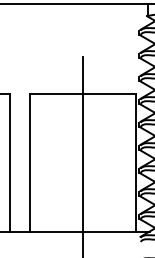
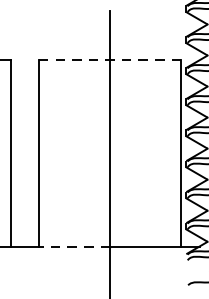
line: (83, 93) -> (110, 60), solid -> dashed
line: (56, 231) -> (74, 246), solid -> dashed

